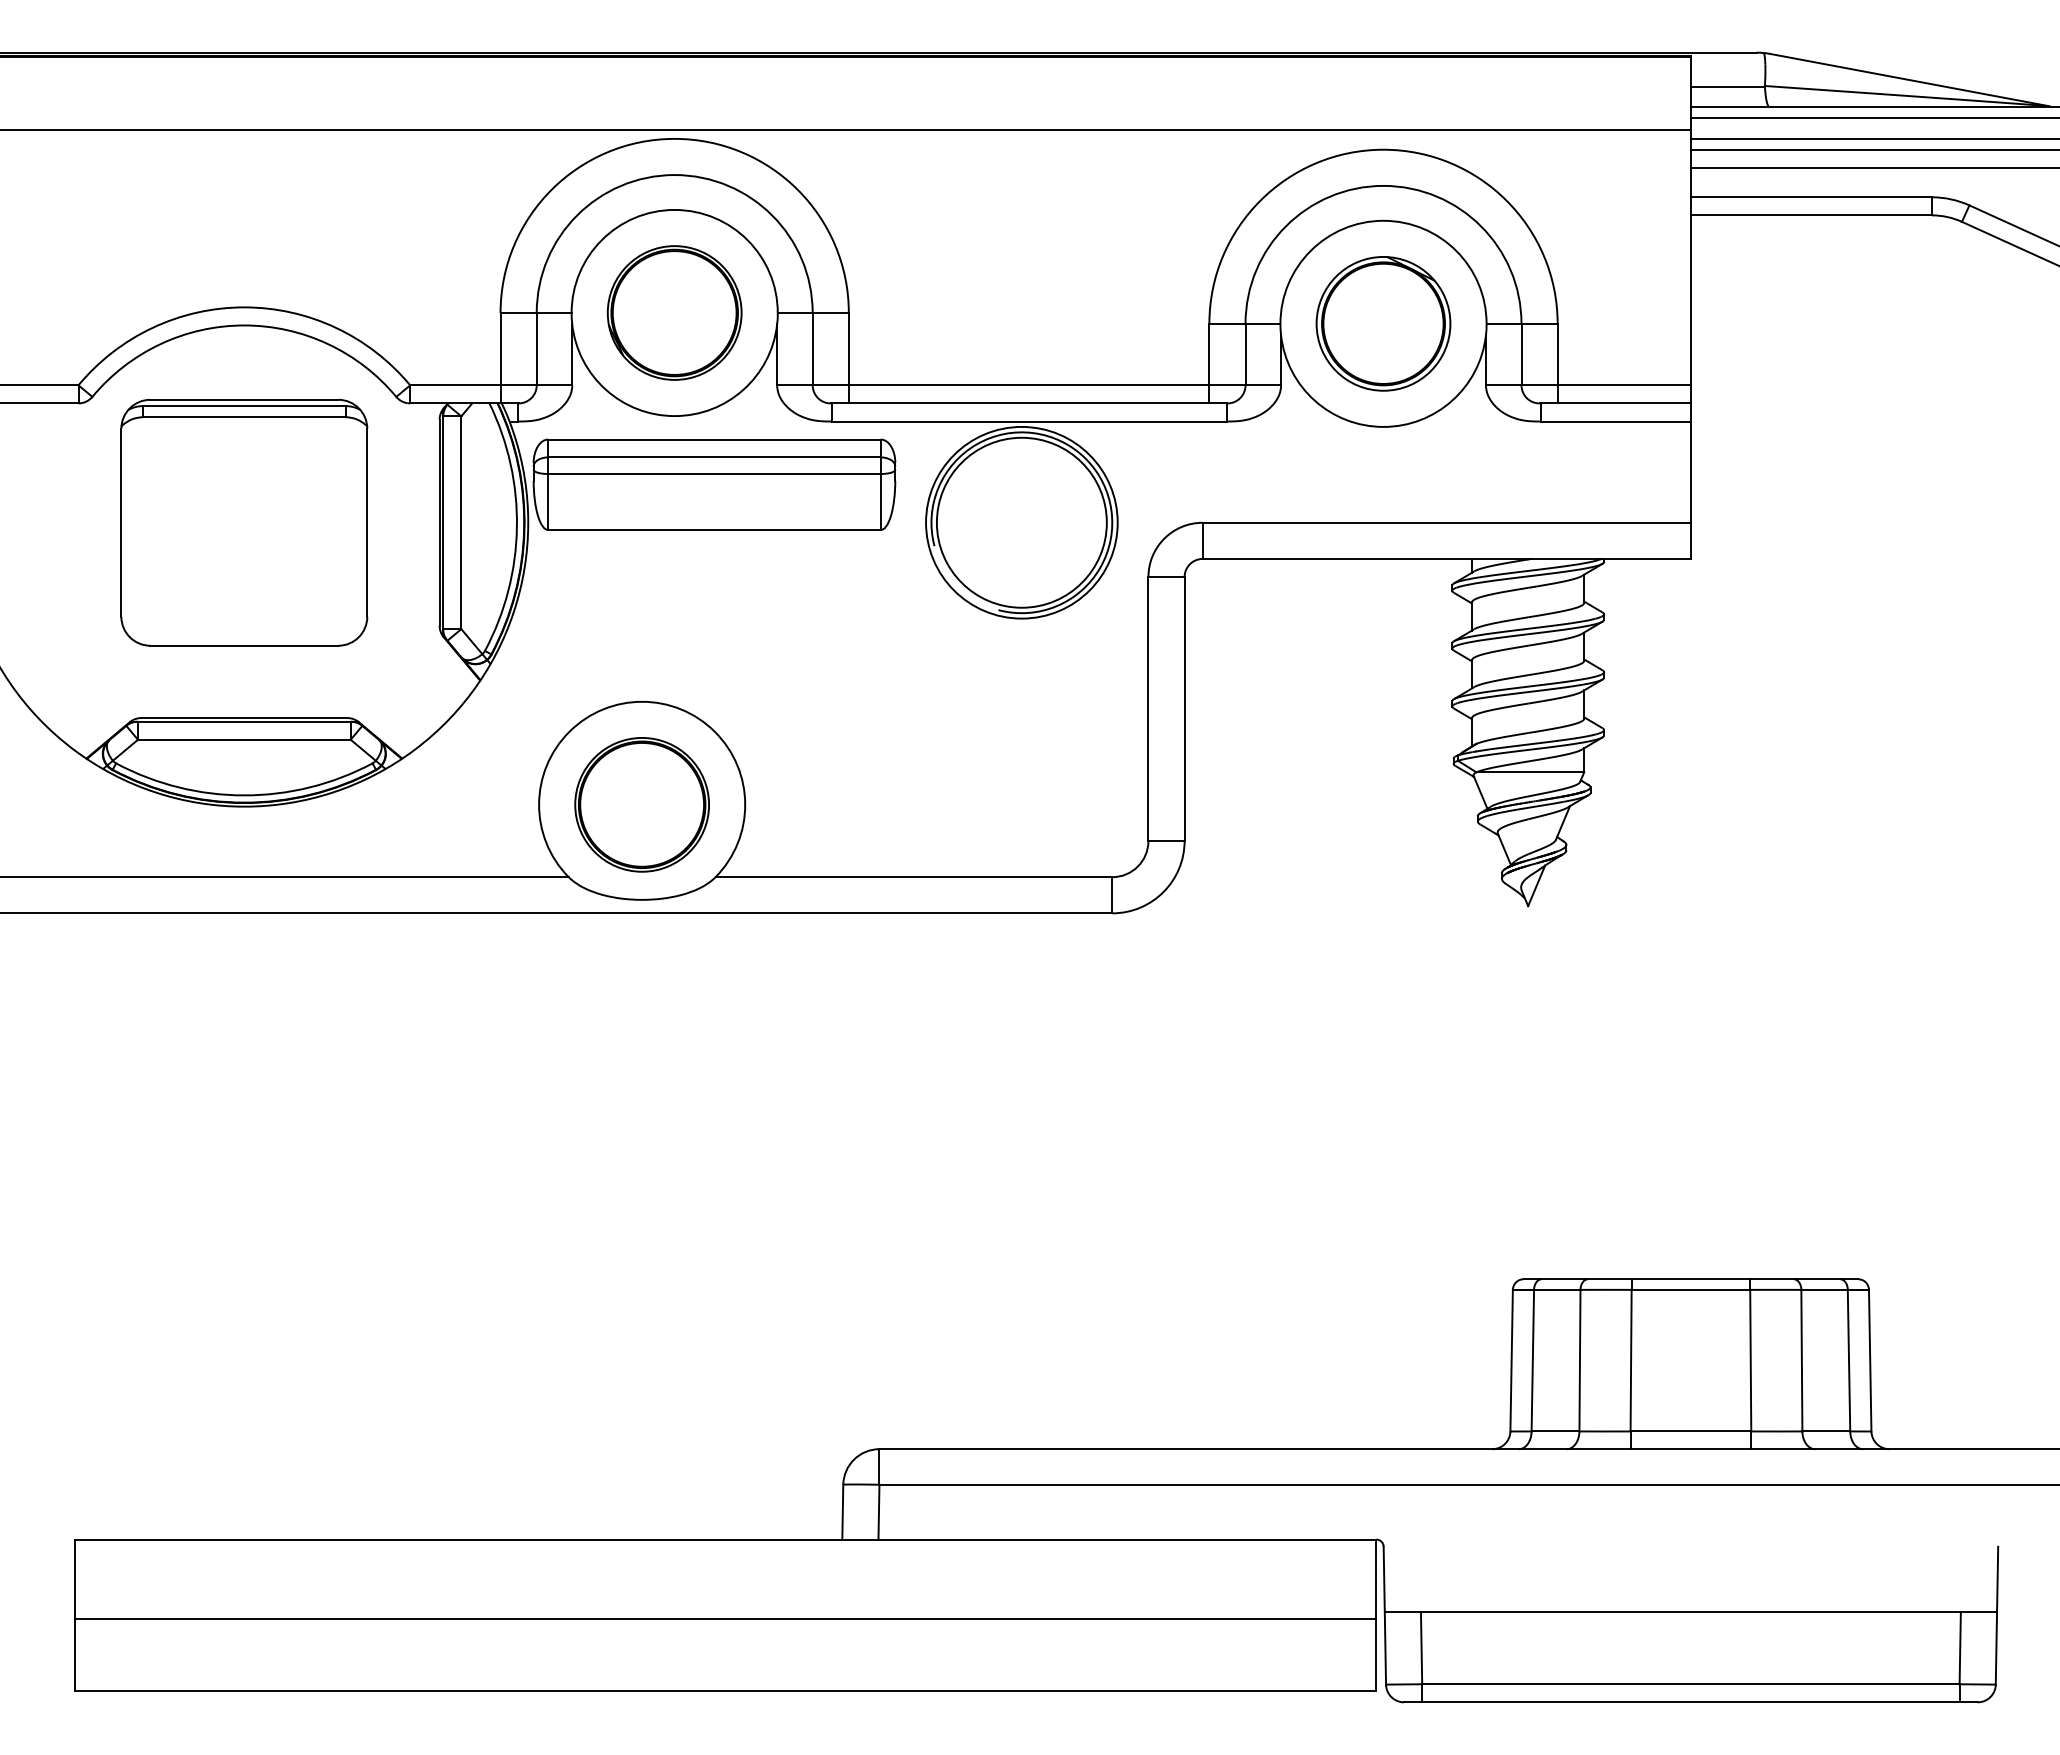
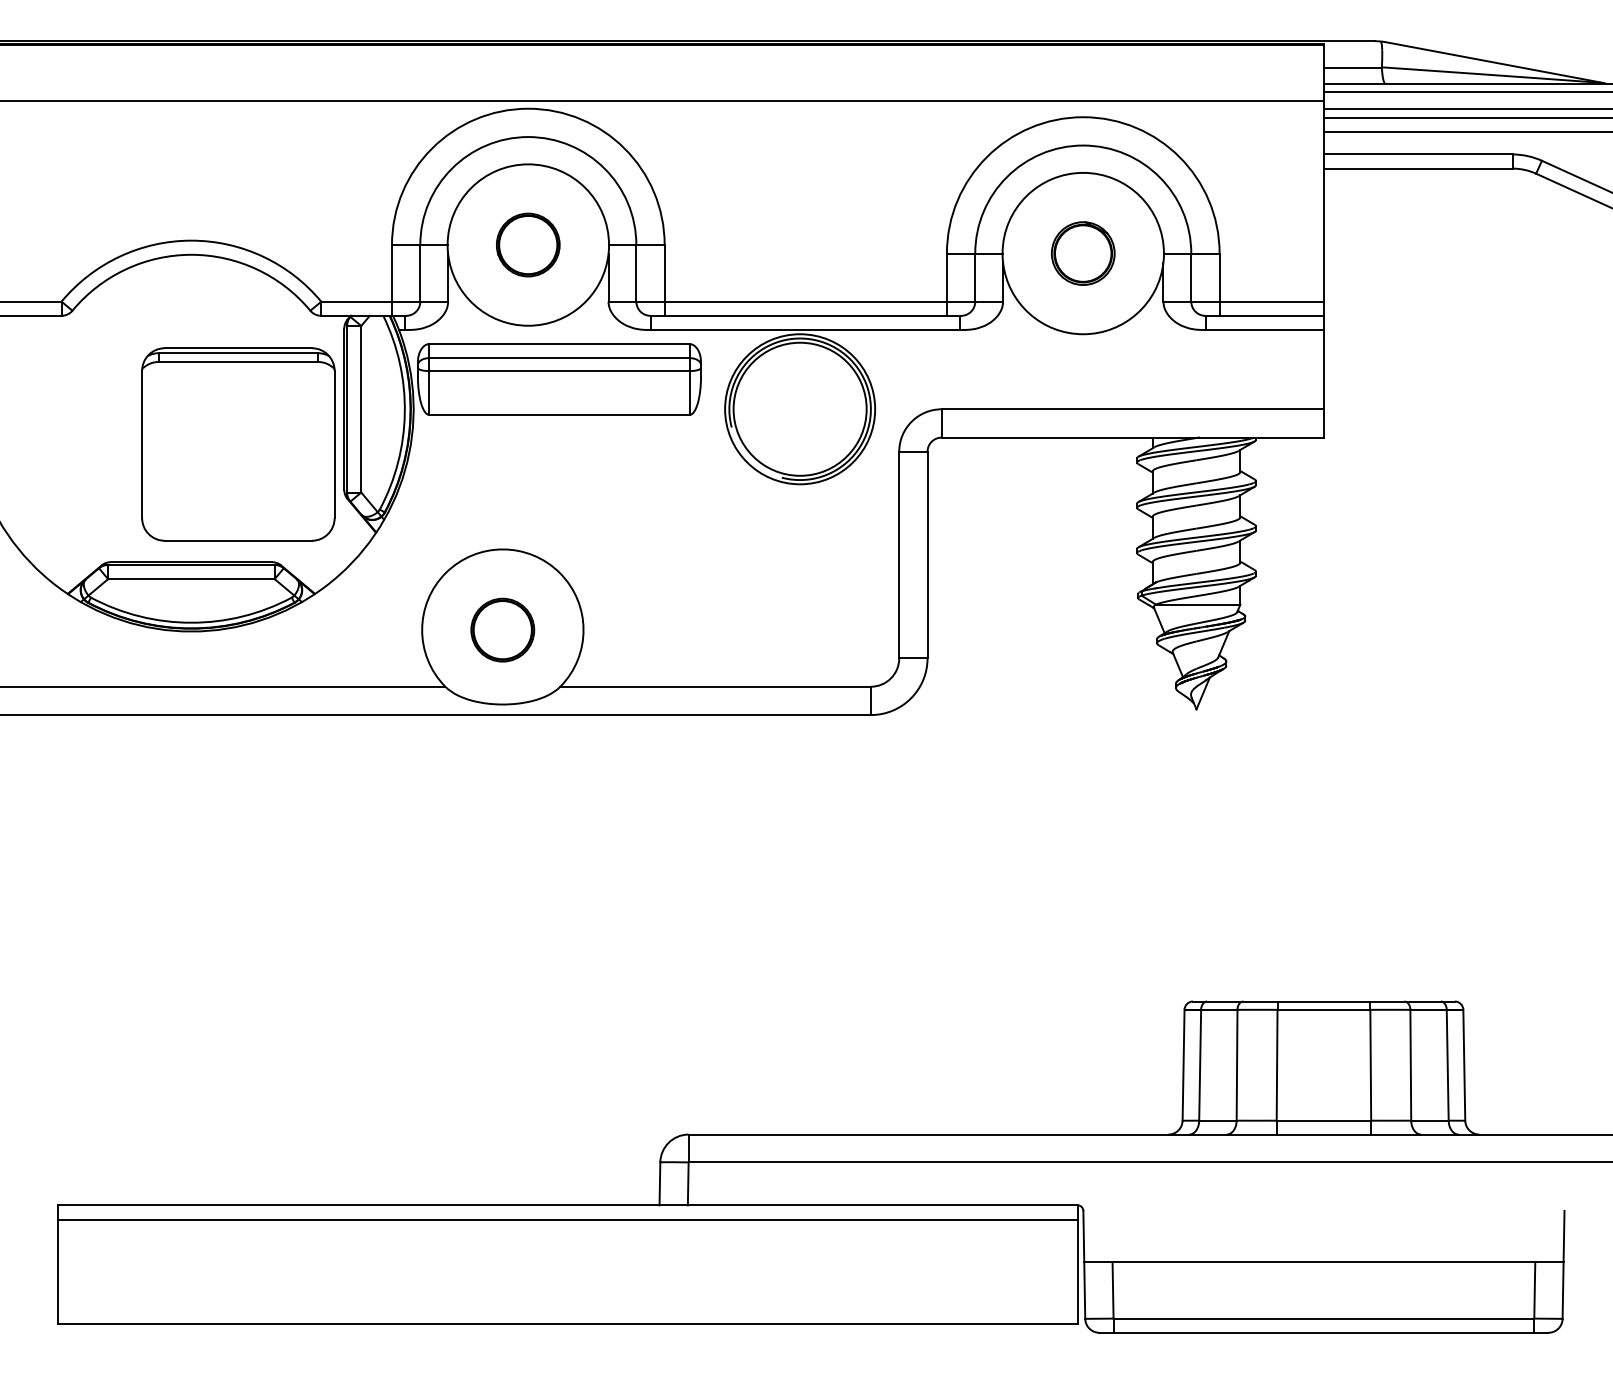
part: (674, 312) -> (528, 244), size x0.6
part: (1383, 323) -> (1083, 253), size x0.6
part: (244, 522) -> (238, 444), moved
part: (641, 804) -> (502, 629), size x0.6
line: (725, 1619) -> (568, 1220), moved

